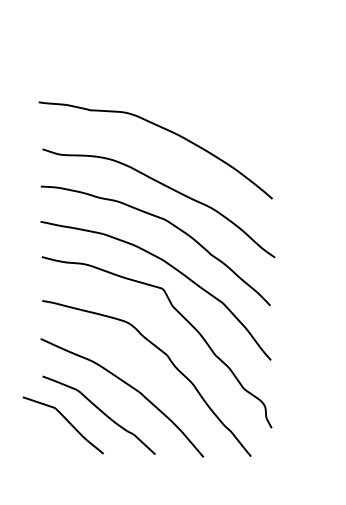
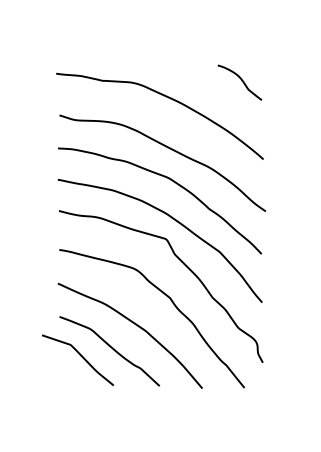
curve: (247, 111) -> (241, 81), added

